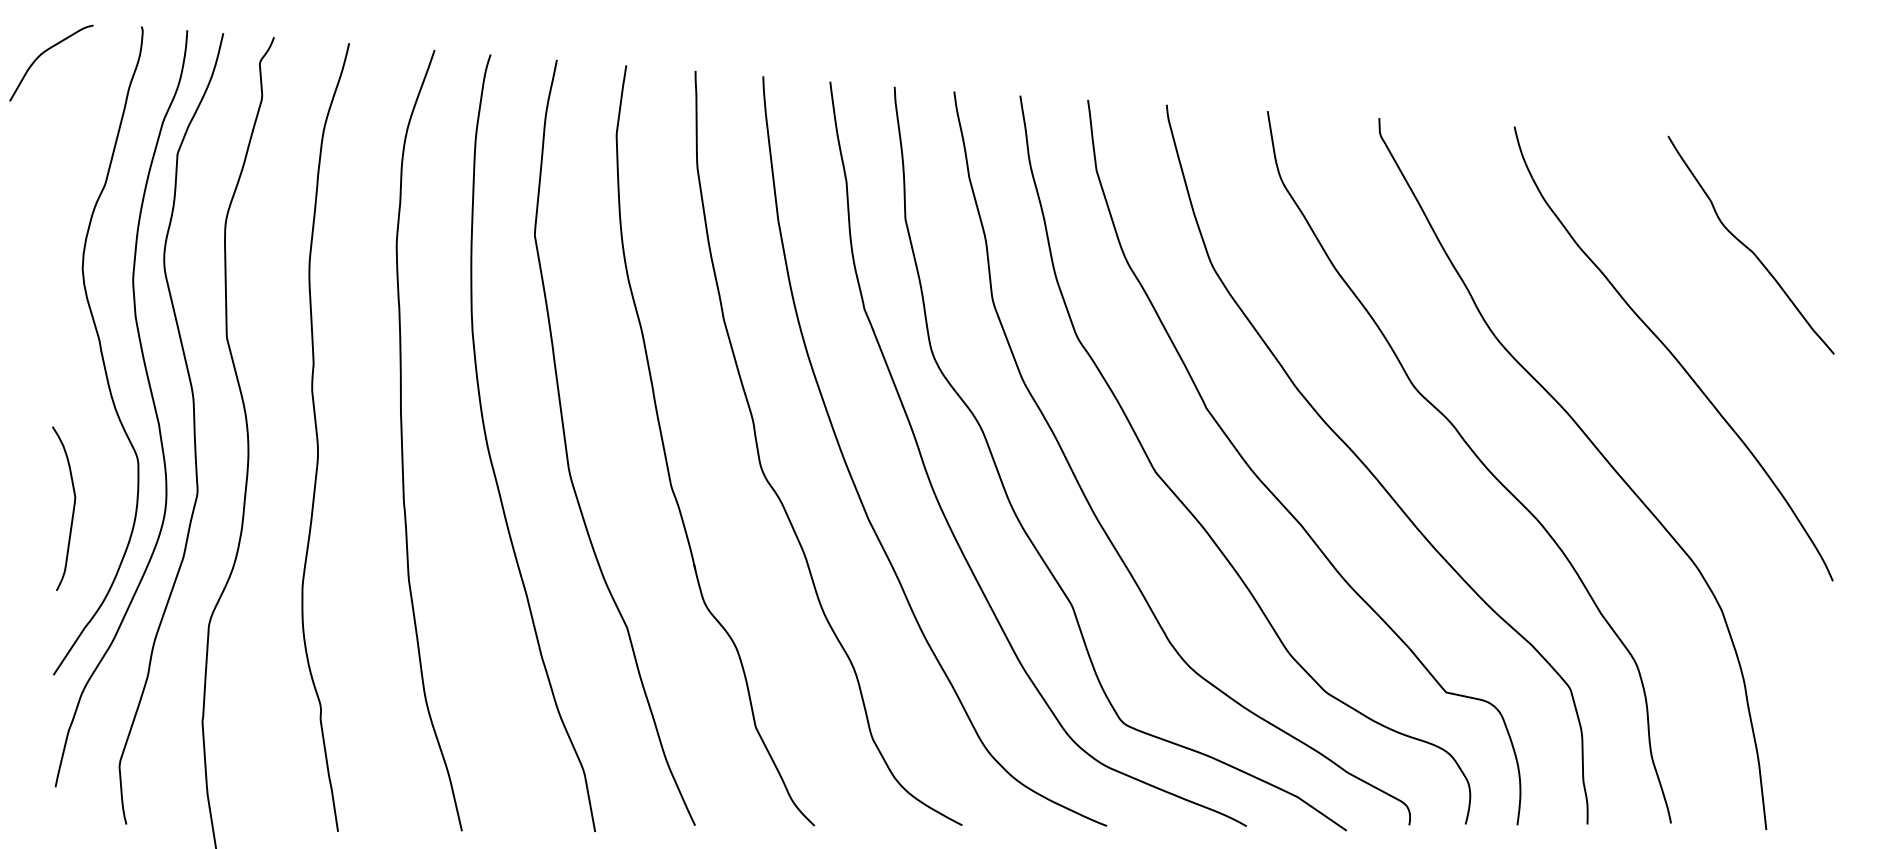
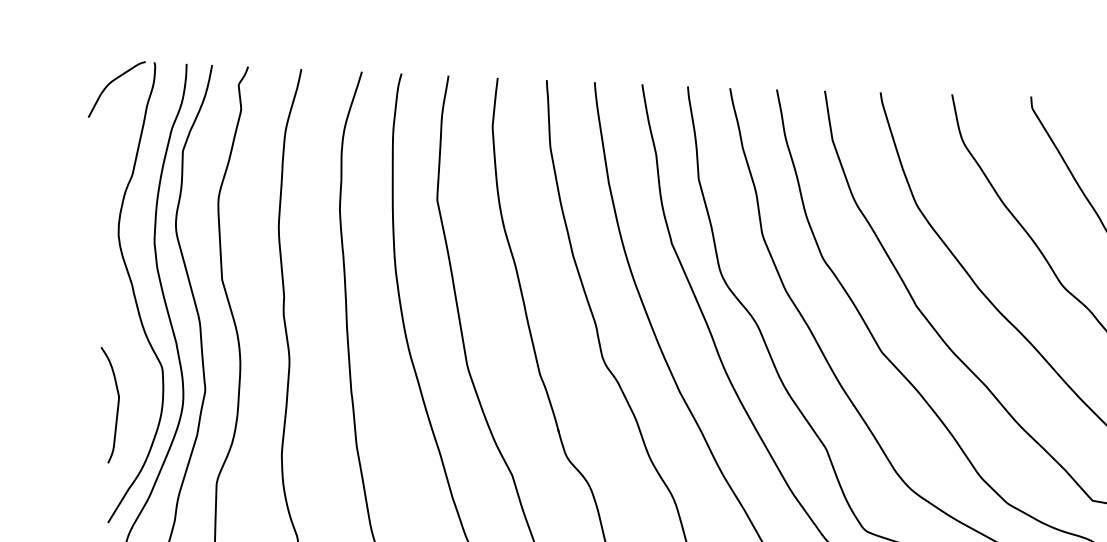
curve: (45, 52) -> (112, 82), moved

